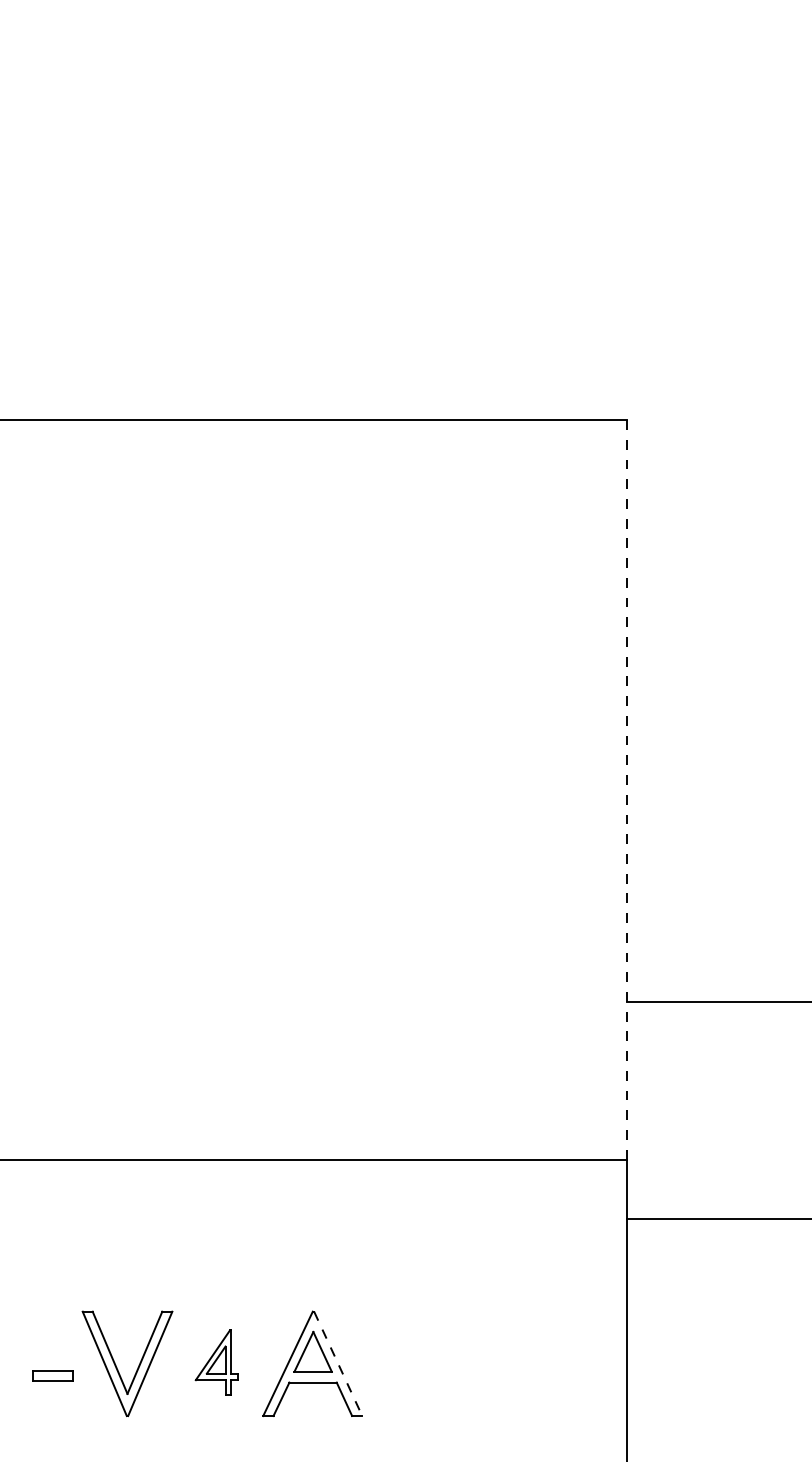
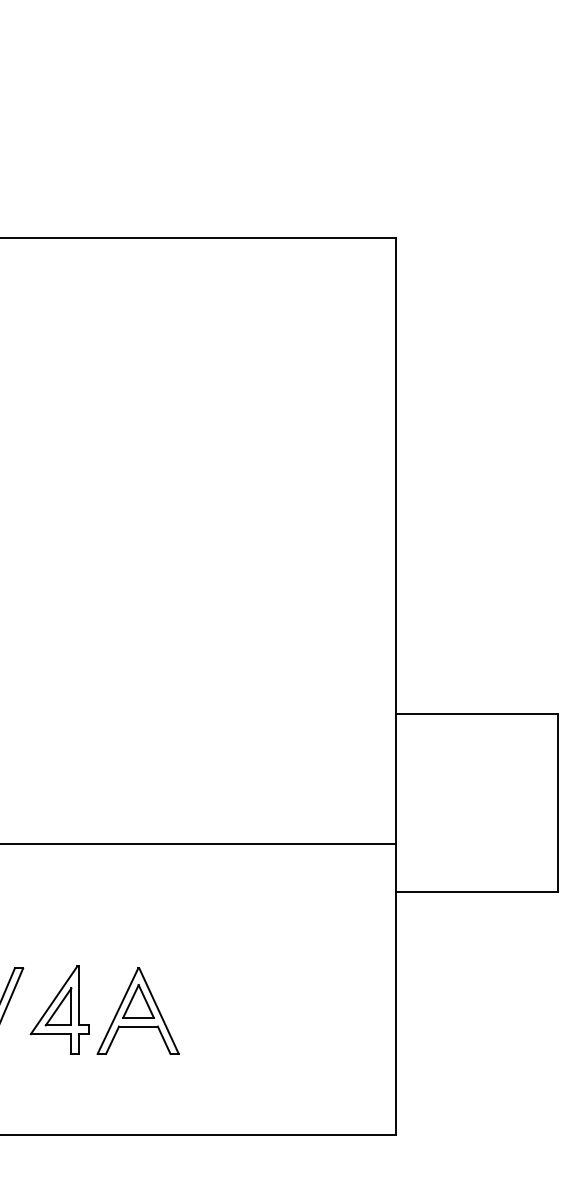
line: (627, 789) -> (396, 540), dashed -> solid
part: (216, 1362) -> (59, 1010), size x1.67
line: (338, 1364) -> (159, 1011), dashed -> solid

